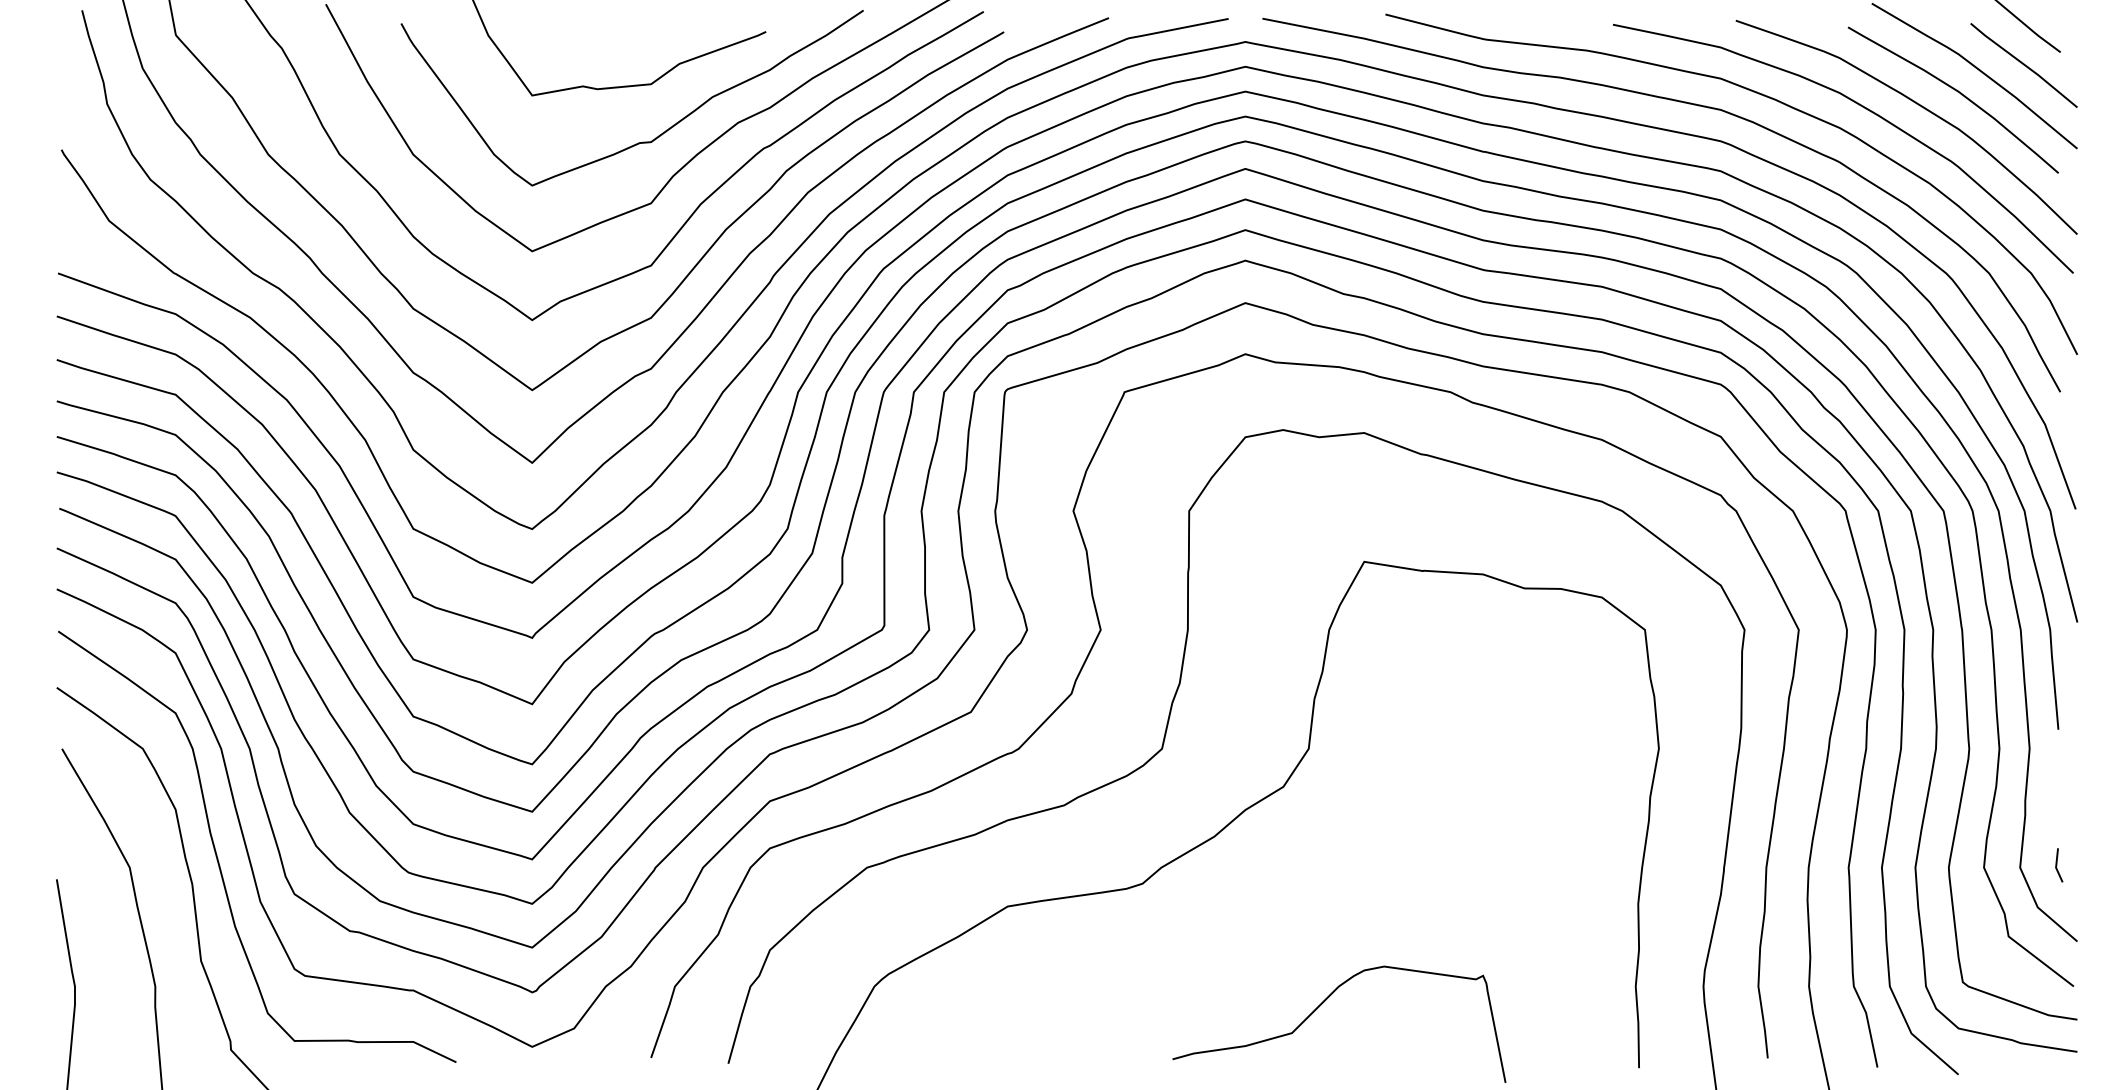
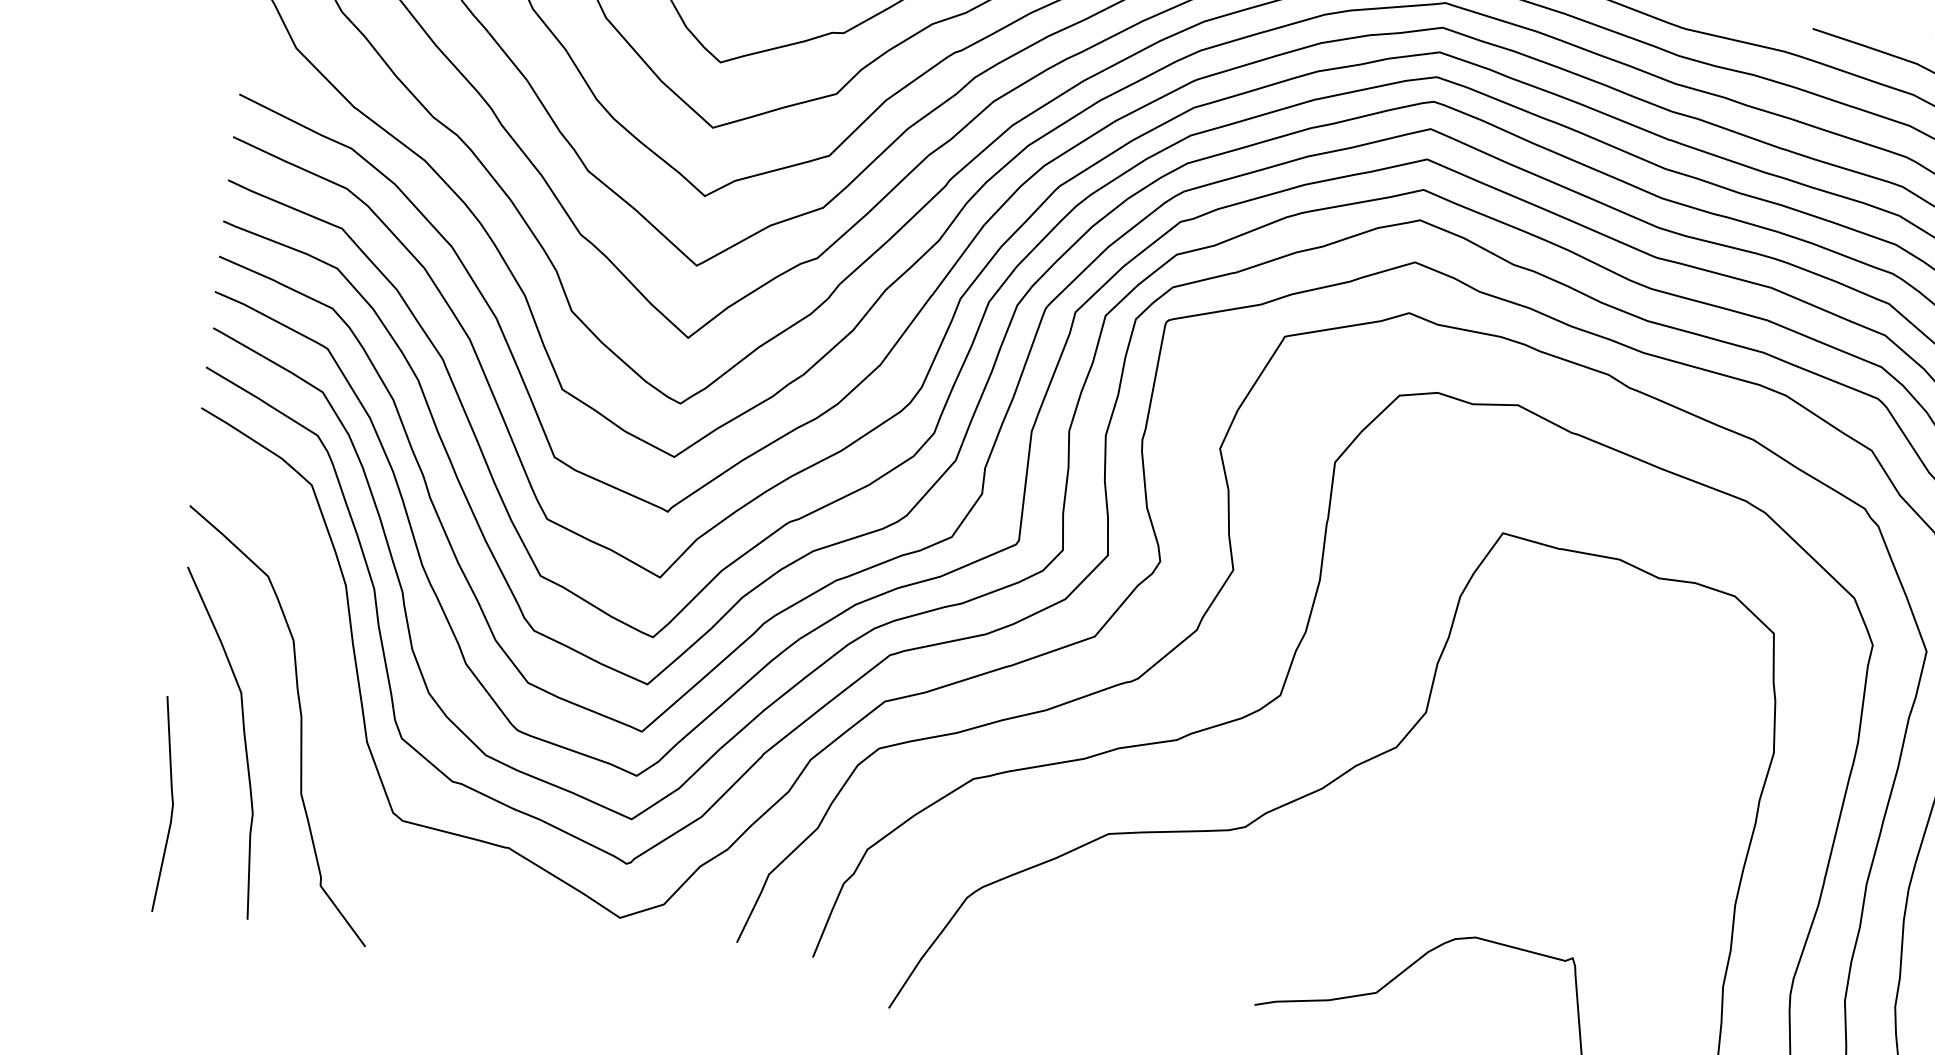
curve: (217, 854) -> (329, 690), removed

